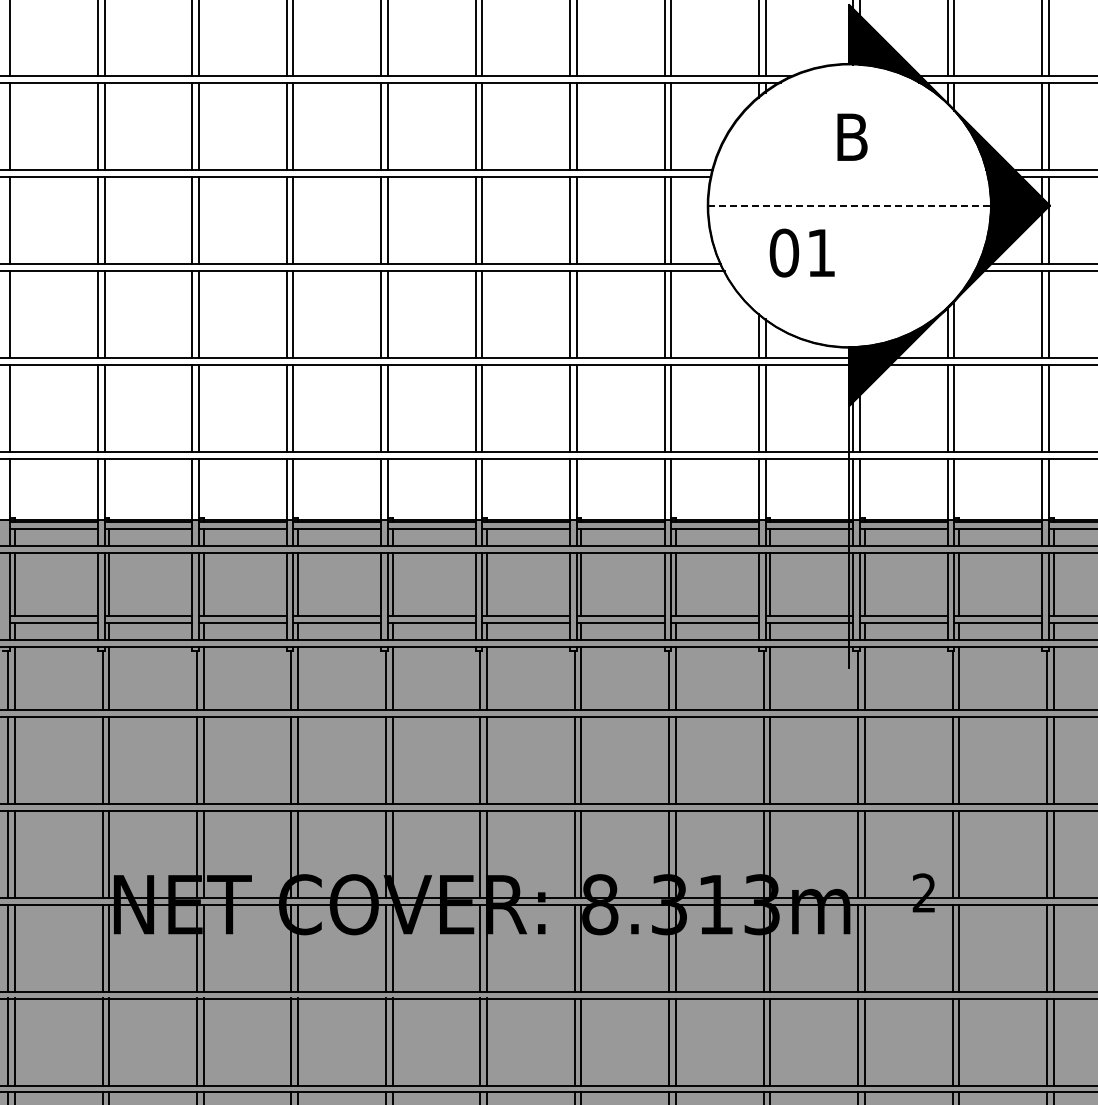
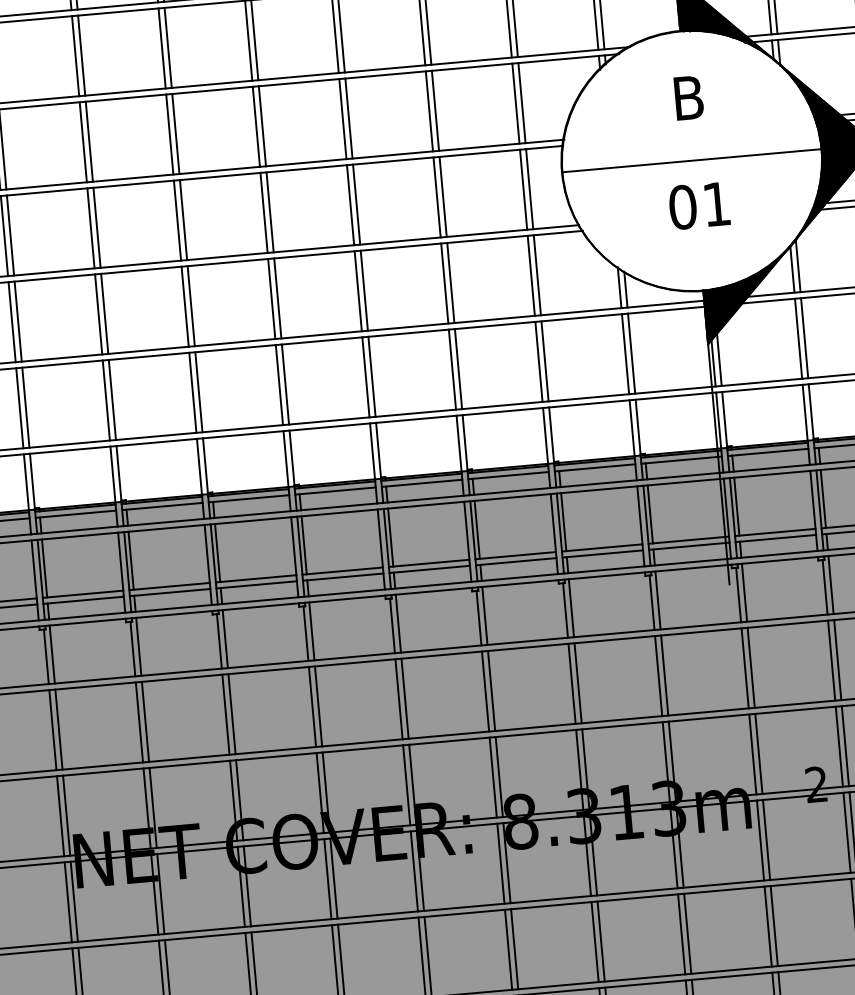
line: (849, 205) -> (691, 160), dashed -> solid
text: (801, 252) -> (698, 205), moved

